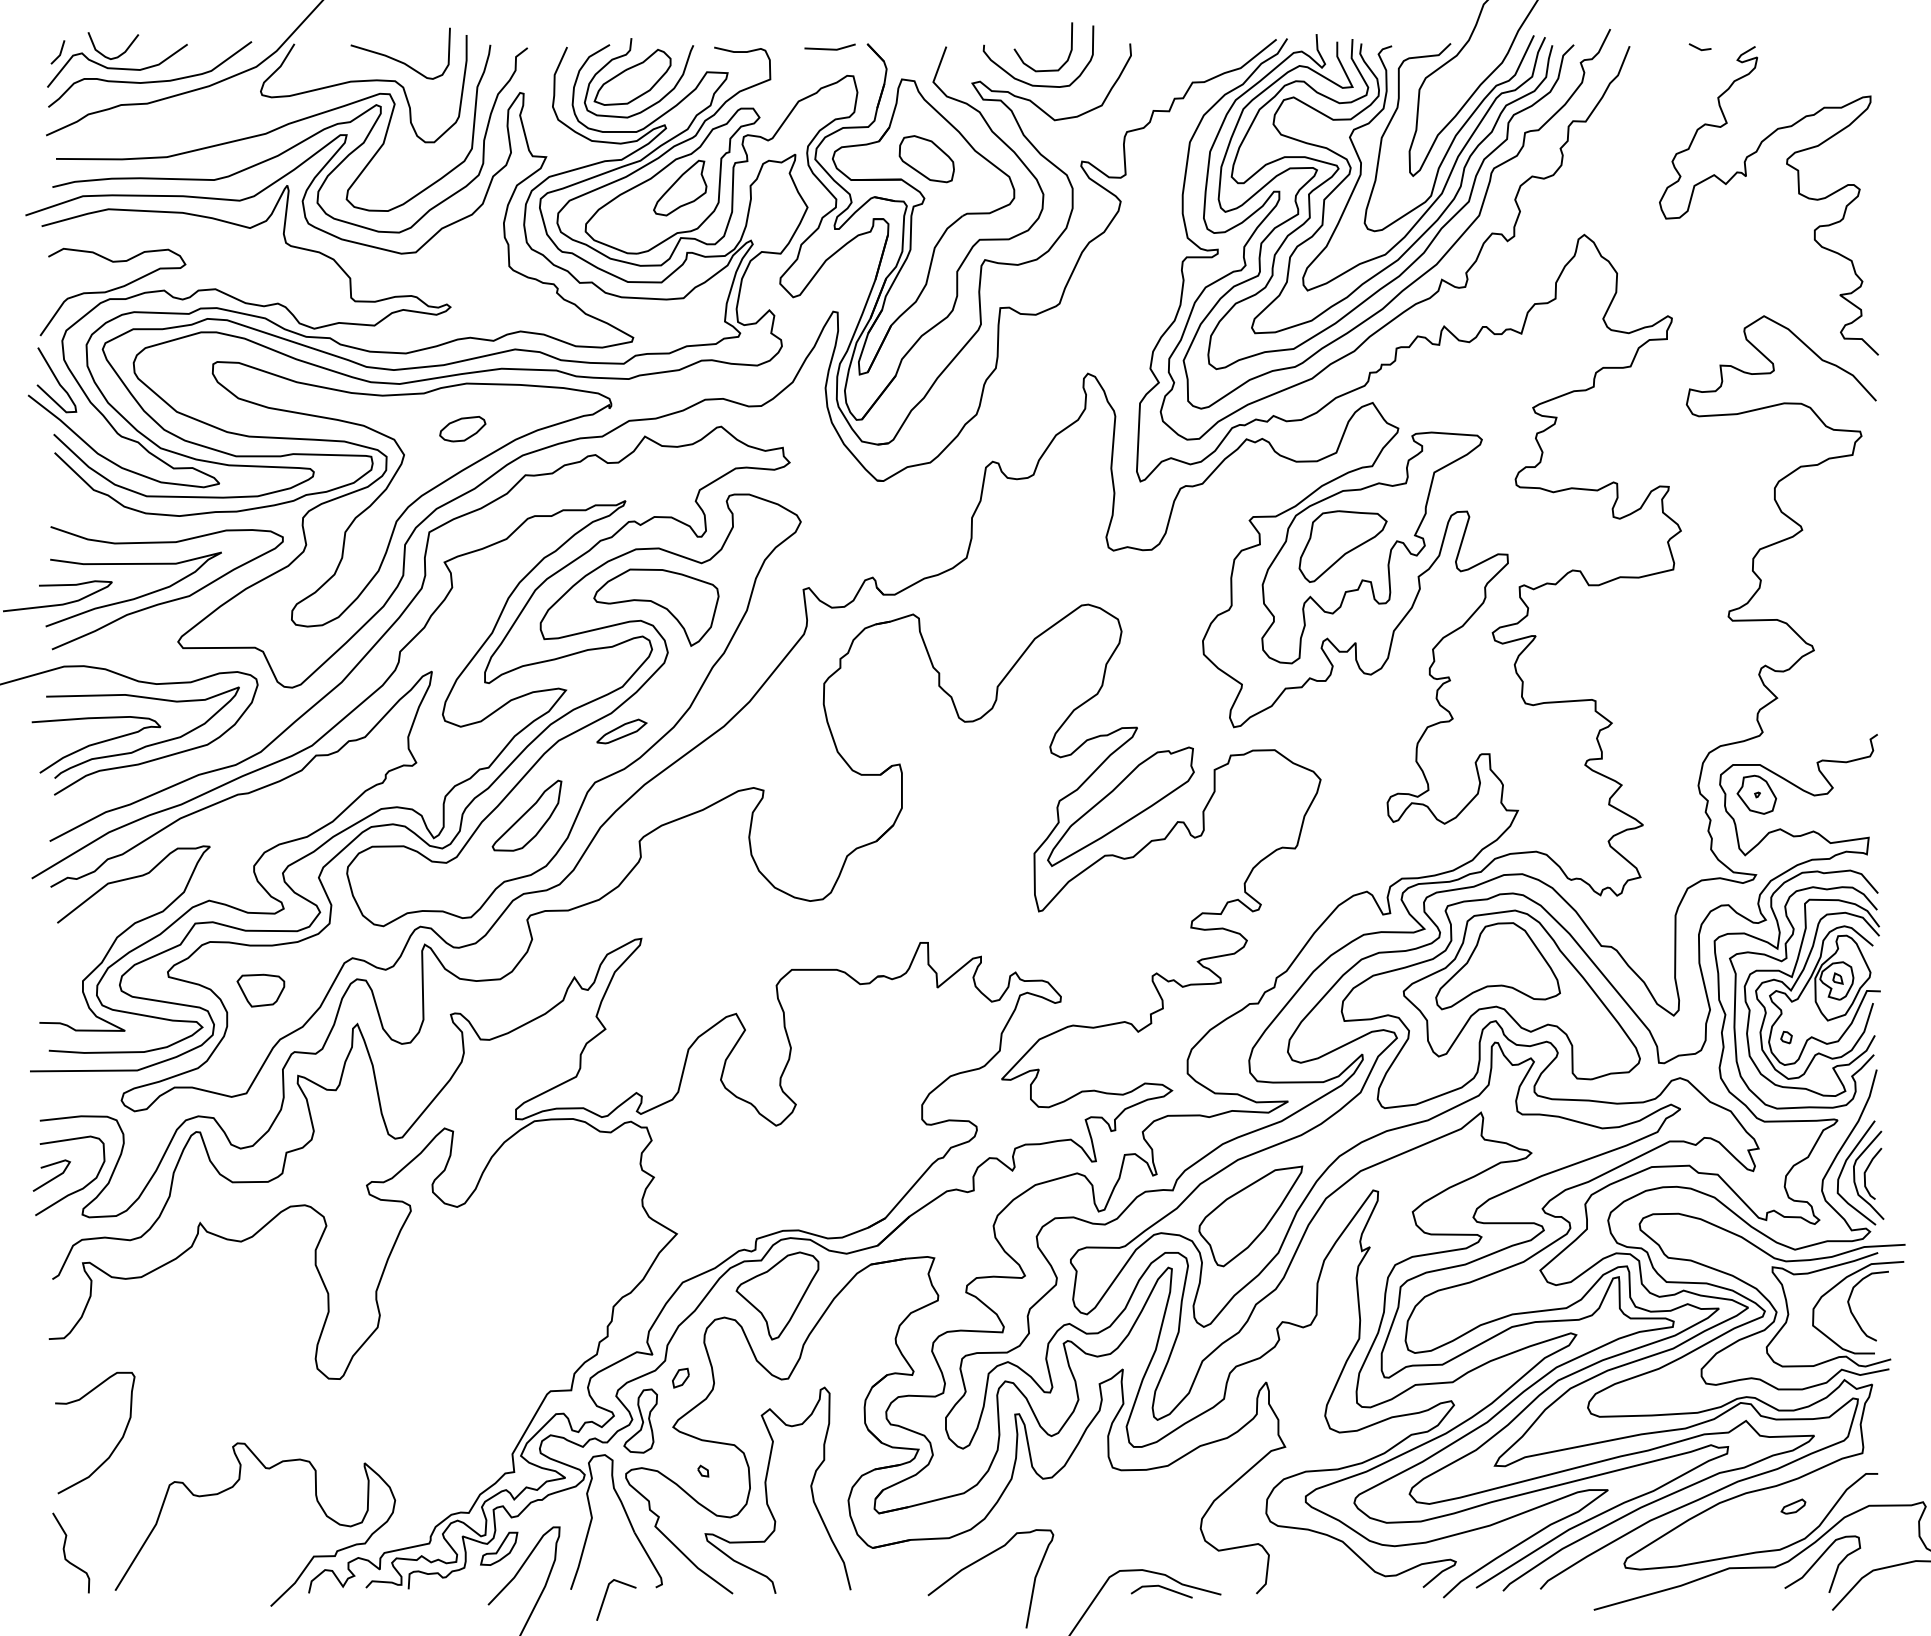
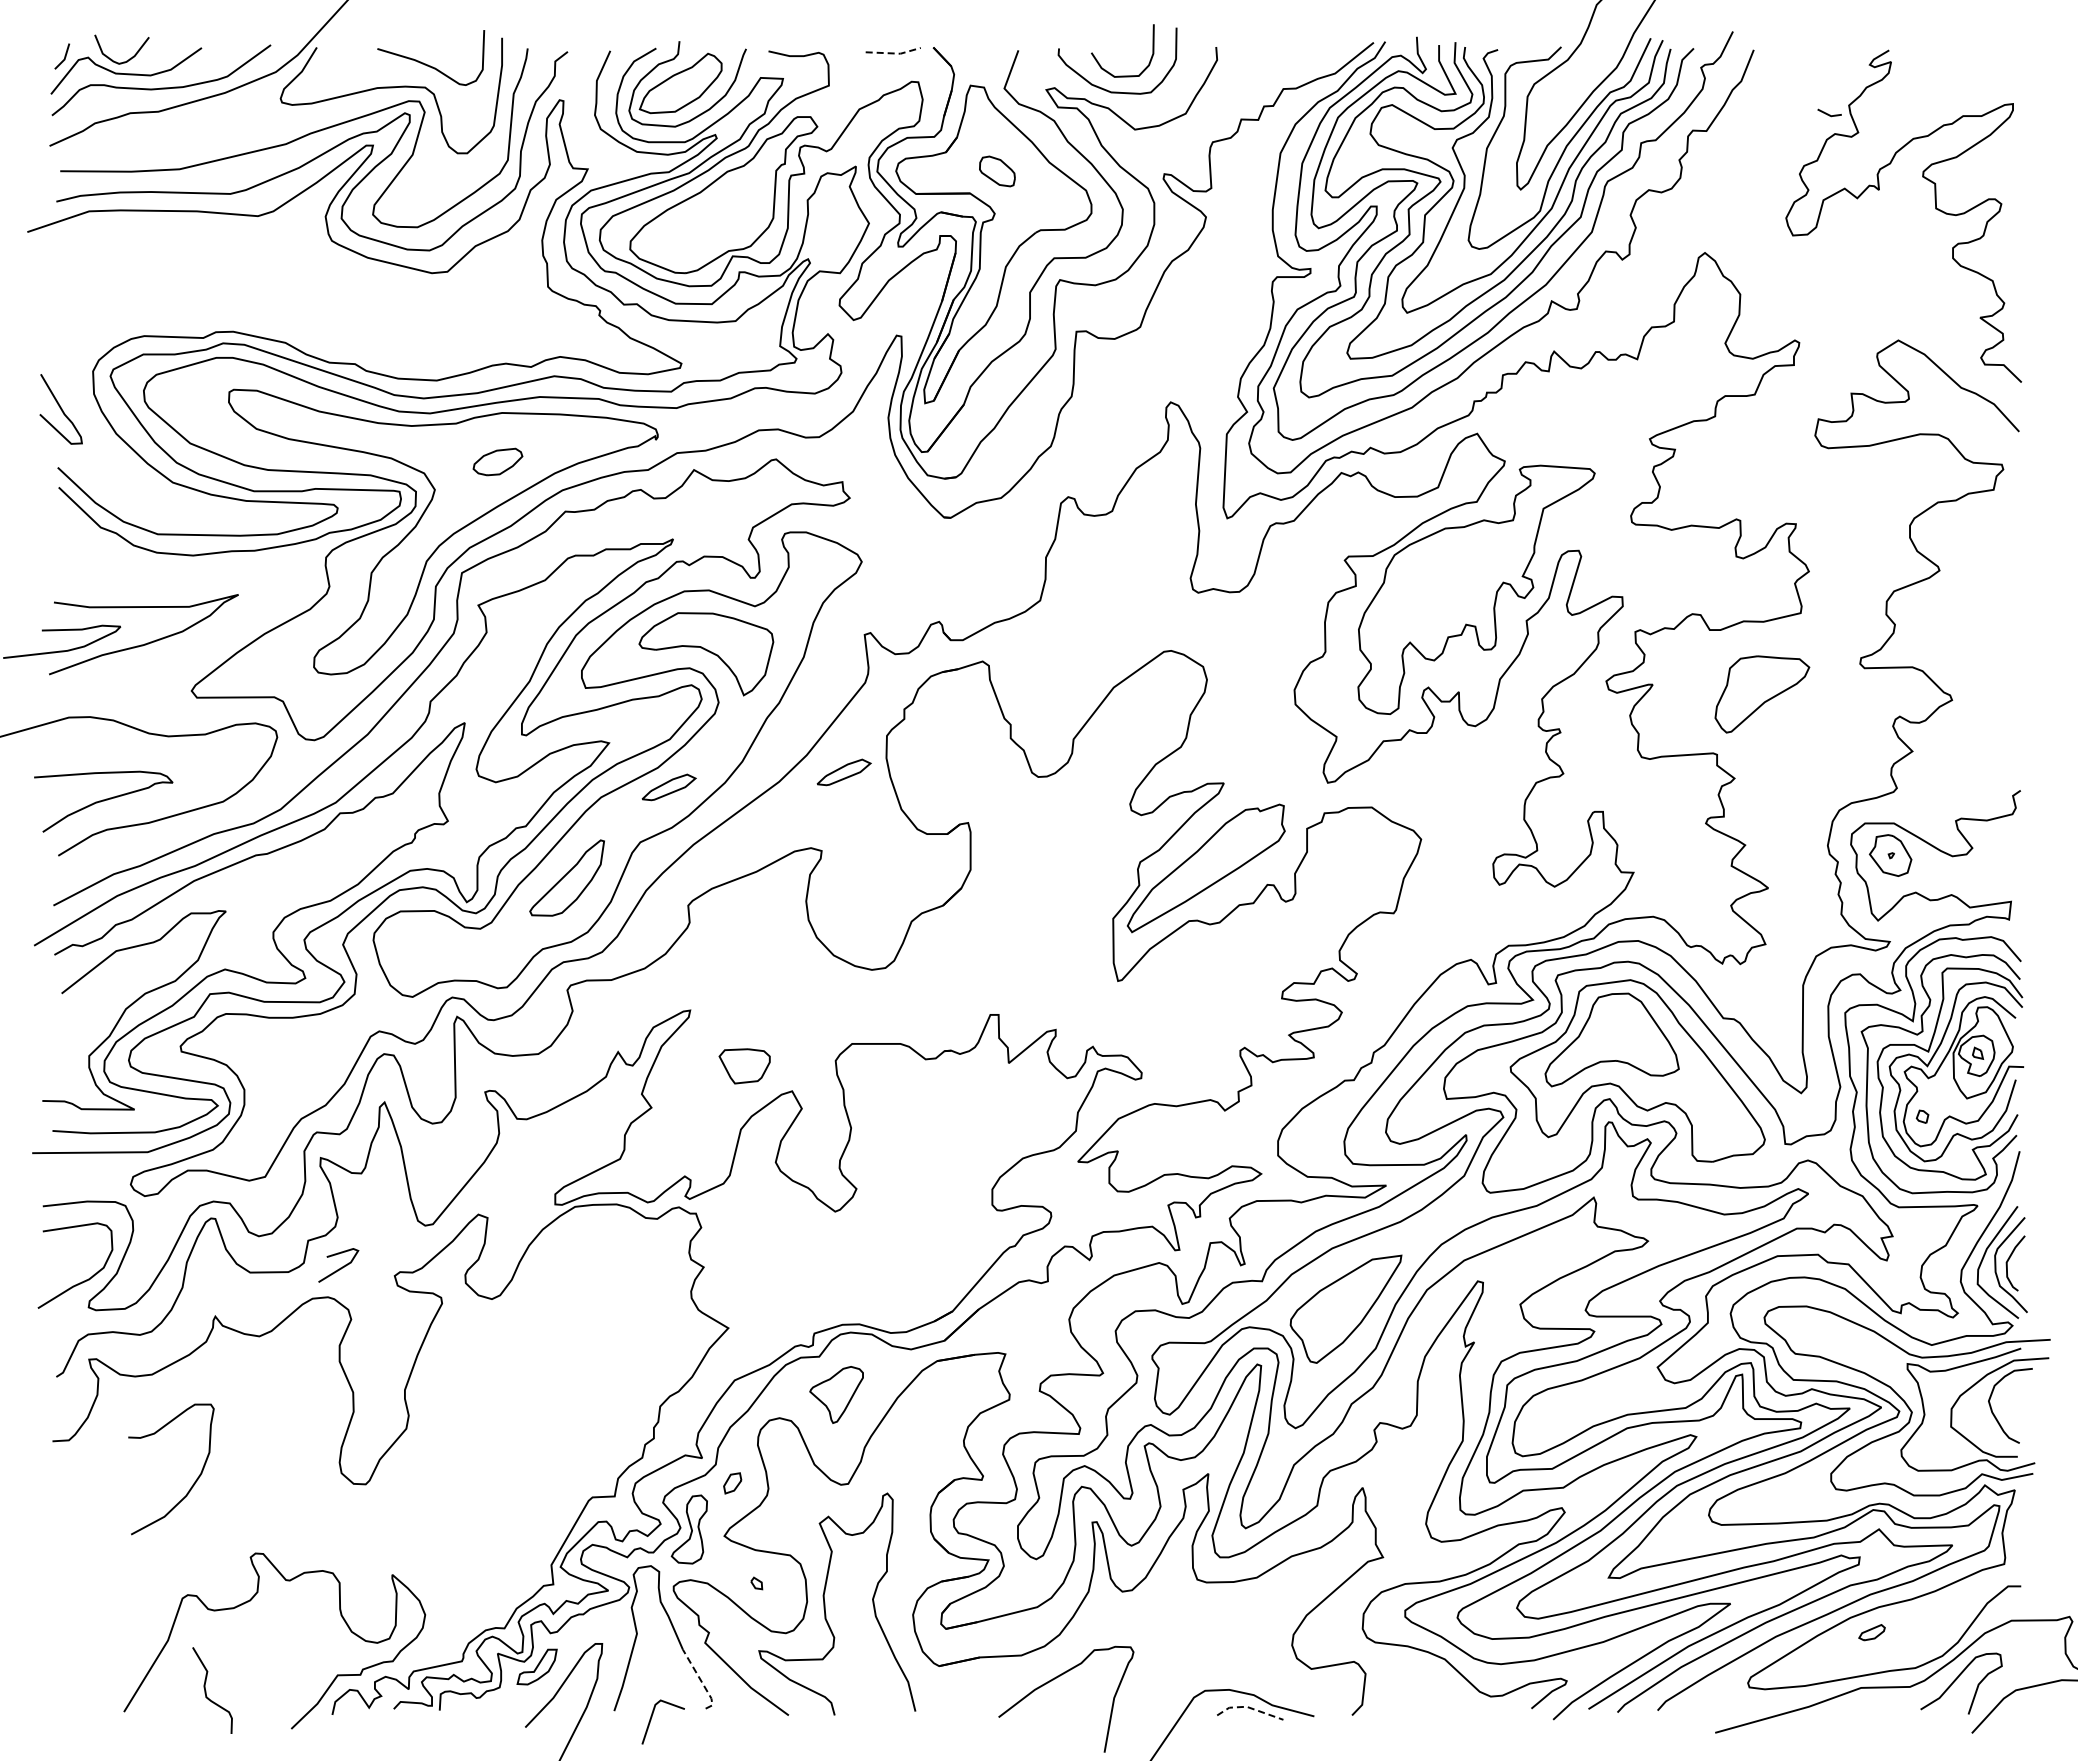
line: (1699, 47) -> (1828, 113), moved
line: (831, 49) -> (894, 53), solid -> dashed
part: (926, 159) -> (997, 171), size x0.6
part: (679, 188) -> (731, 202), removed
part: (244, 304) -> (263, 327), removed
part: (1343, 546) -> (1762, 694), moved
curve: (168, 600) -> (181, 646), removed
part: (783, 717) -> (843, 772), added
curve: (145, 745) -> (156, 802), removed
part: (260, 990) -> (744, 1066), moved
line: (53, 1177) -> (340, 1267), moved
part: (777, 1295) -> (836, 1394), size x0.6
curve: (114, 1447) -> (192, 1484), moved
part: (1792, 1506) -> (1871, 1632), moved
curve: (65, 1552) -> (206, 1690), moved
line: (651, 1562) -> (701, 1681), solid -> dashed
line: (1160, 1586) -> (1248, 1707), solid -> dashed

